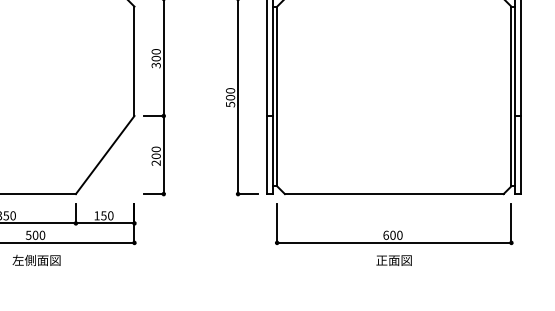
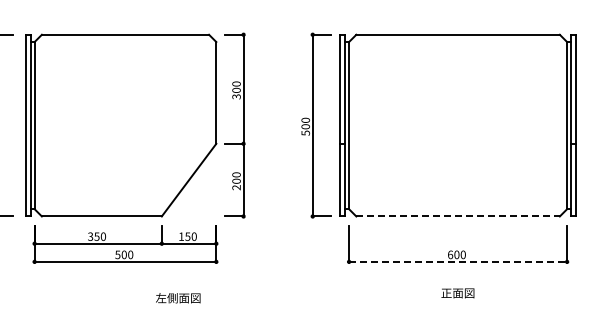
line: (394, 194) -> (458, 216), solid -> dashed
line: (394, 242) -> (458, 261), solid -> dashed
text: (36, 260) -> (178, 298), moved
text: (393, 260) -> (457, 293), moved

